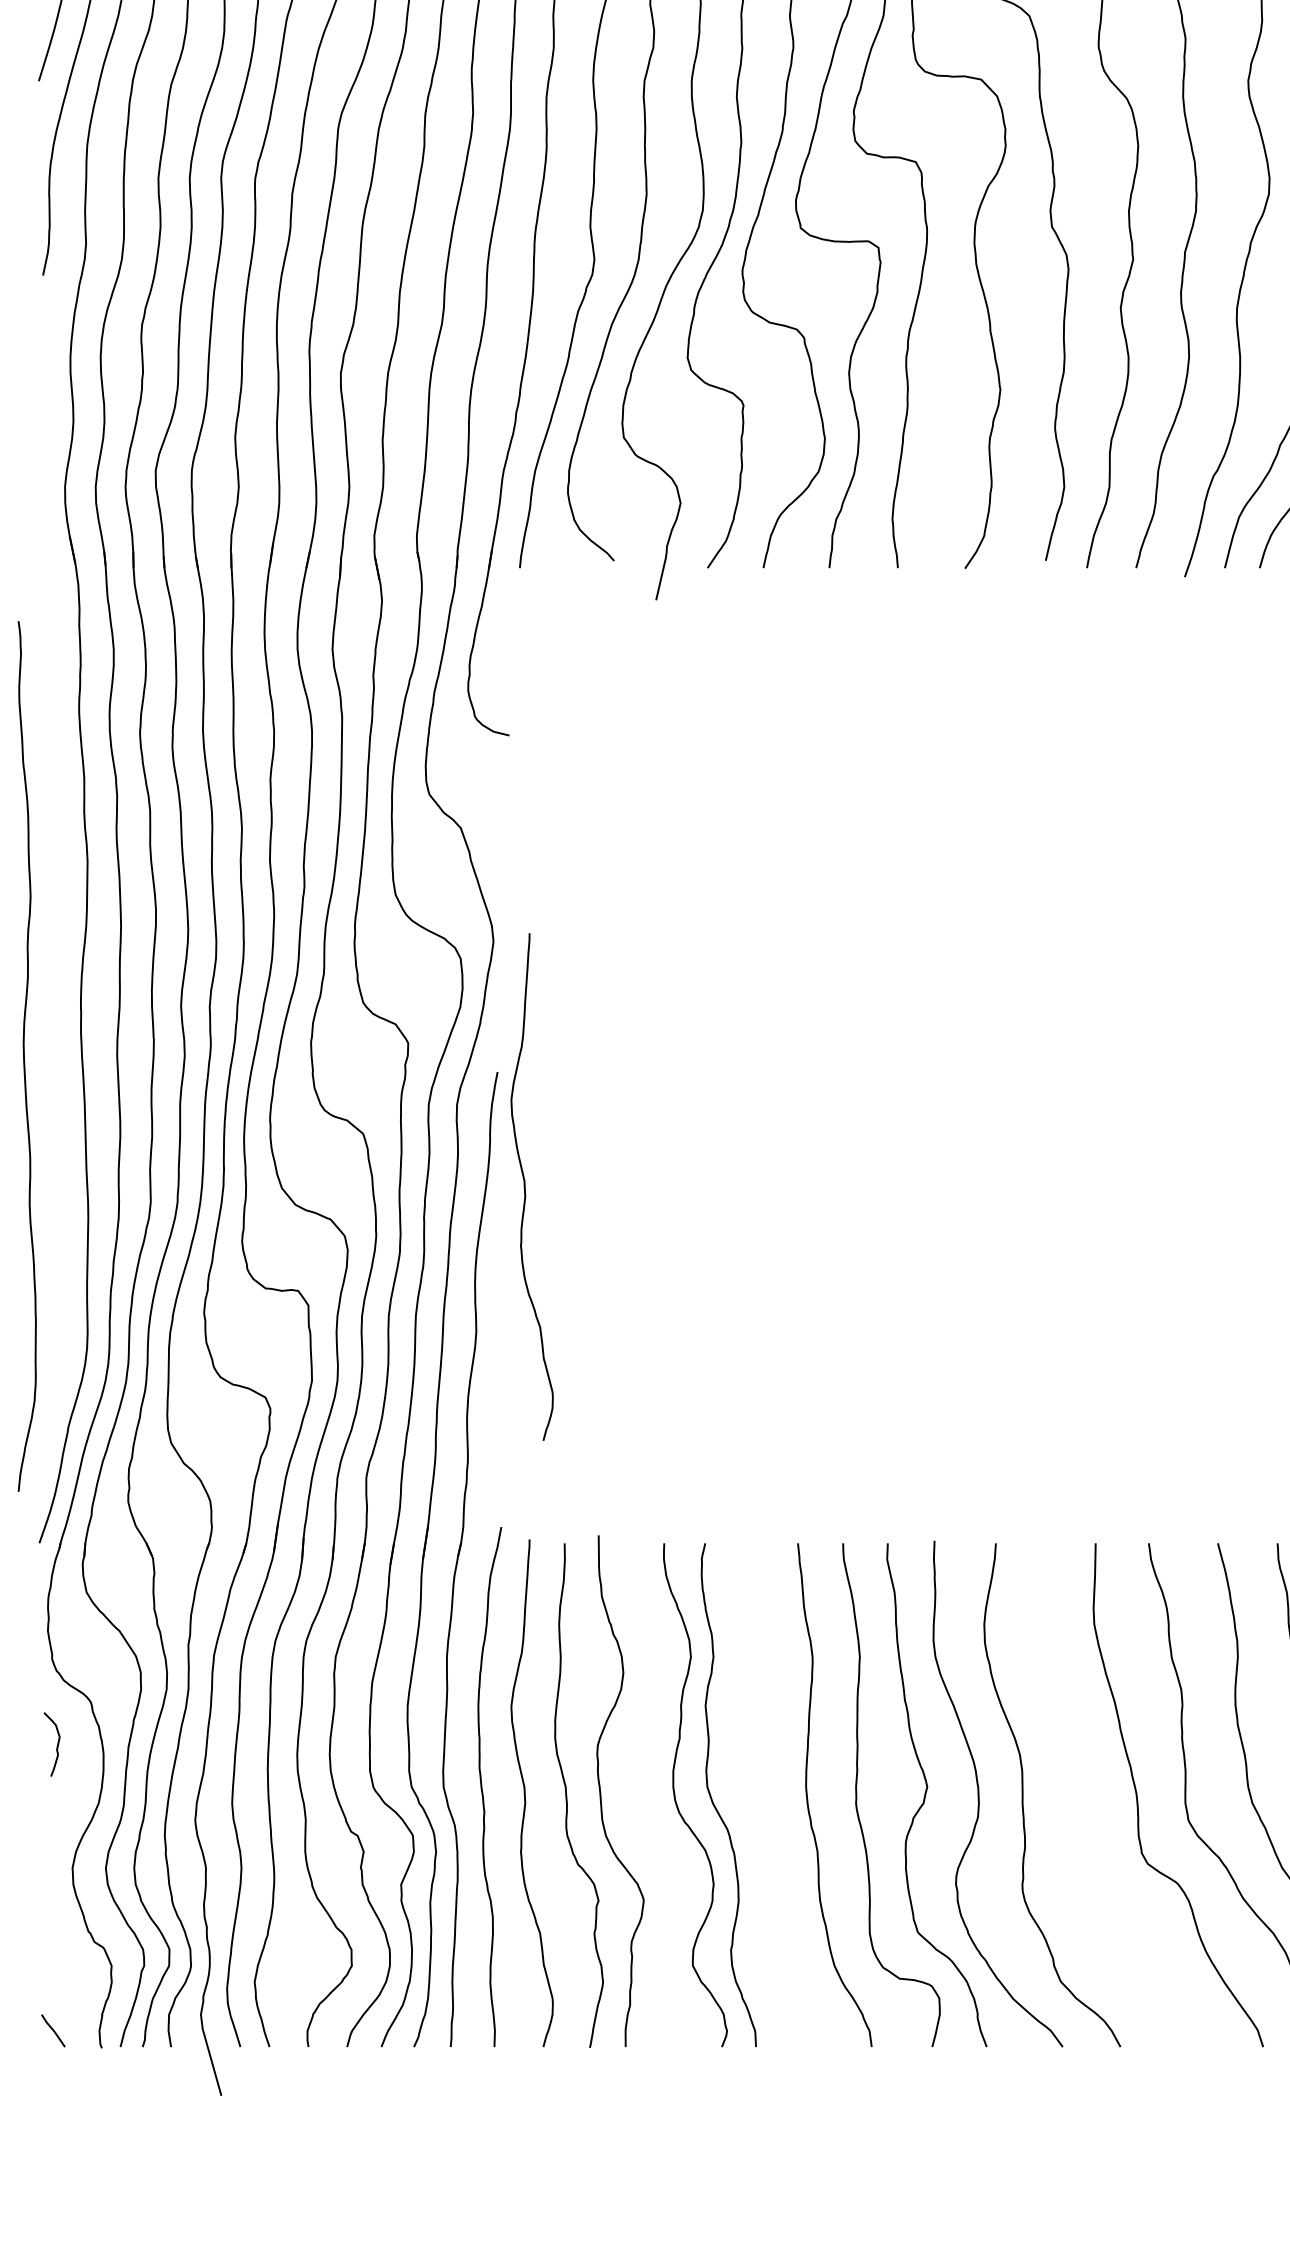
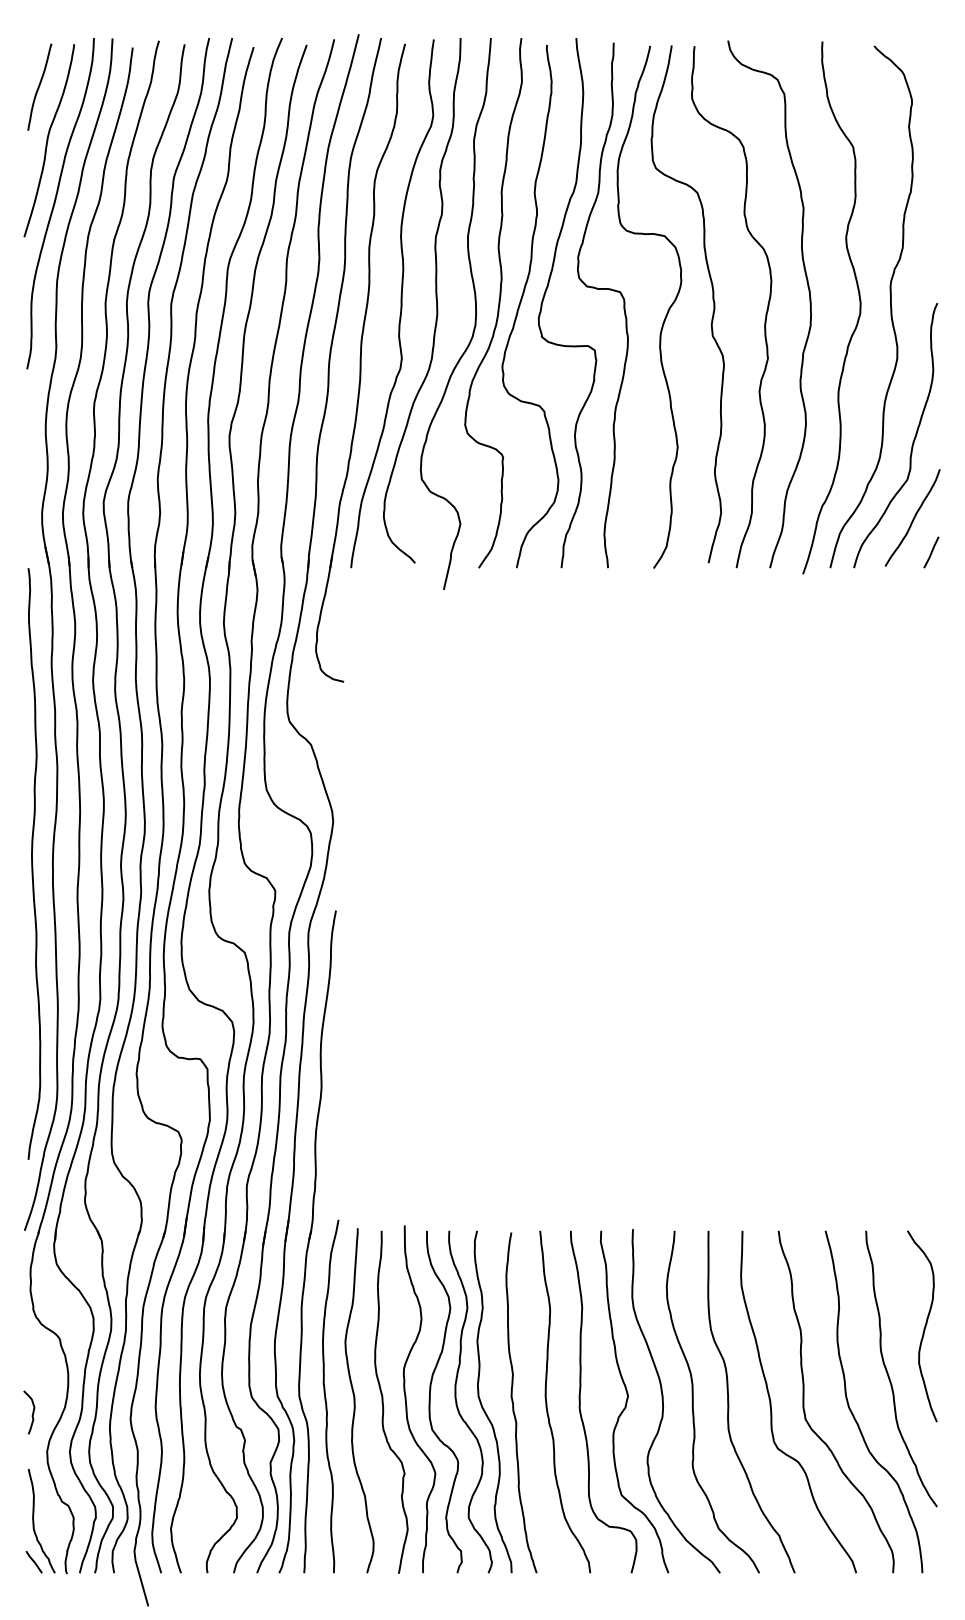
curve: (25, 1055) -> (33, 863), moved
curve: (526, 1186) -> (355, 988), removed
curve: (56, 1744) -> (32, 1412), moved
curve: (636, 1794) -> (430, 1401), added
curve: (1076, 1794) -> (729, 1401), added
curve: (758, 1795) -> (513, 1402), added
curve: (53, 1969) -> (34, 1520), added

